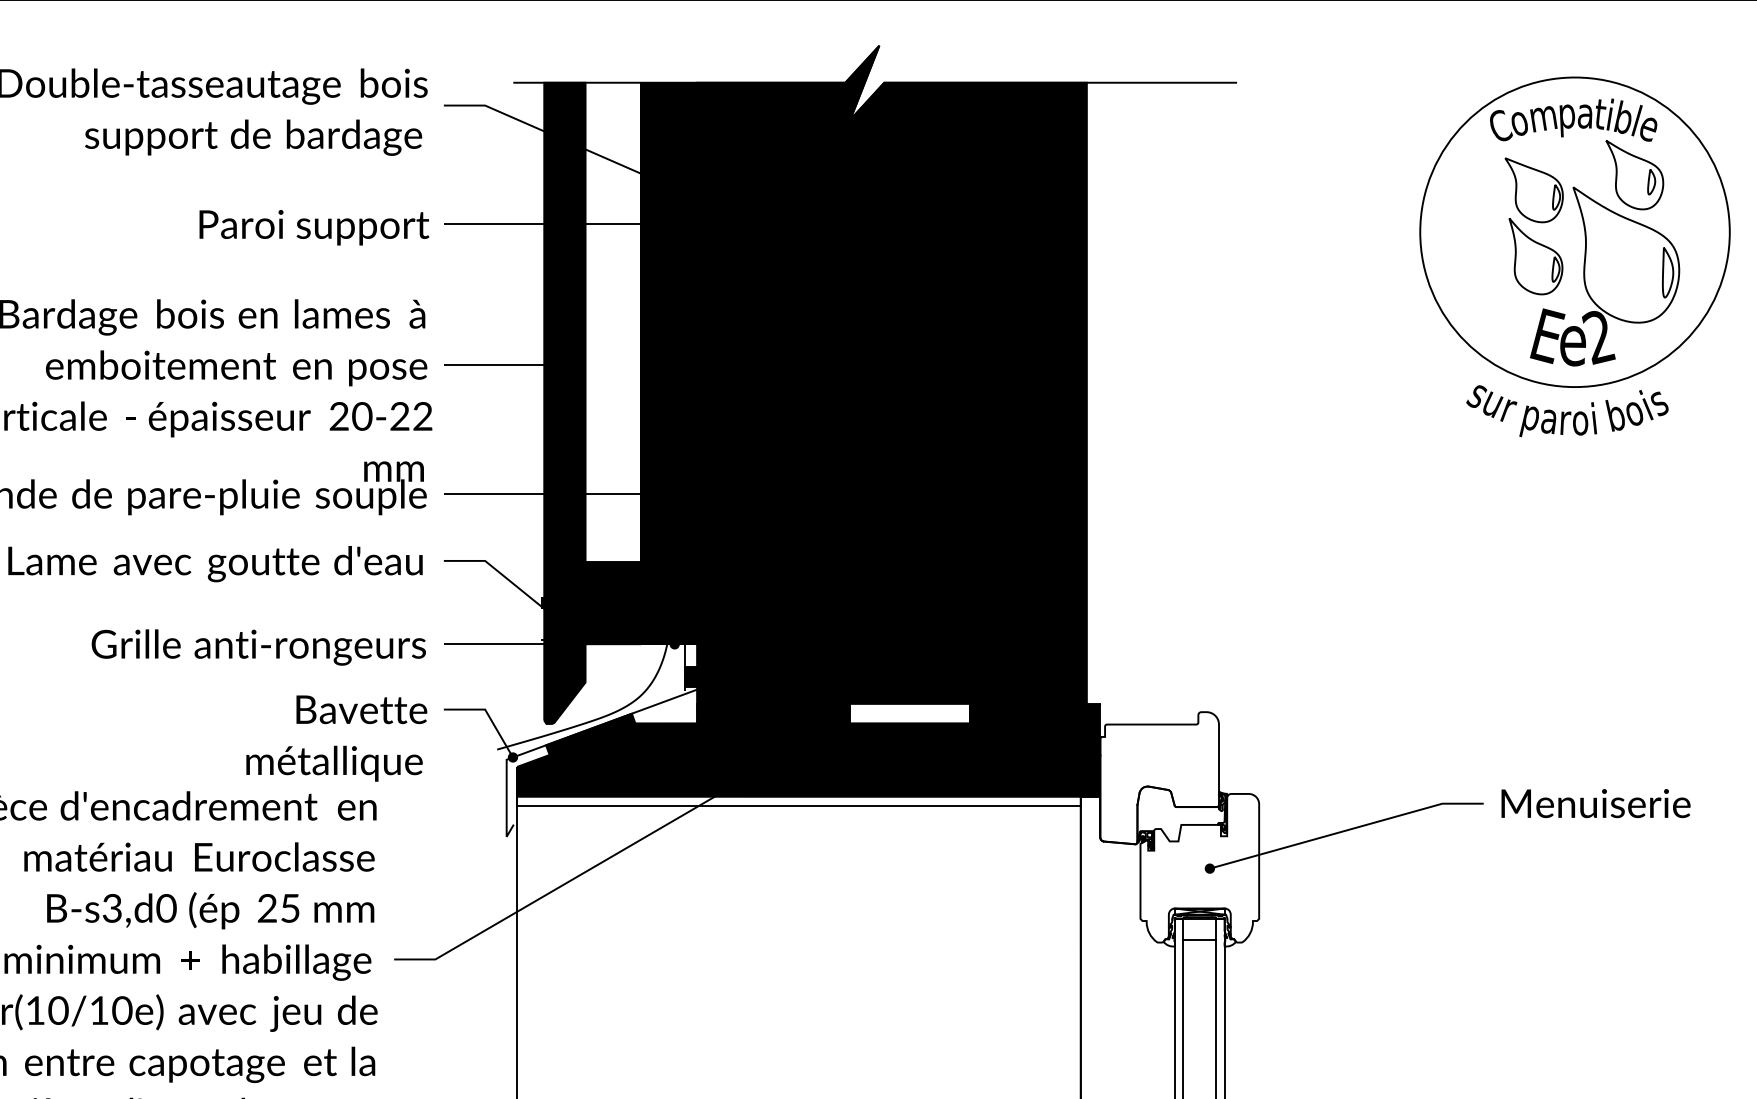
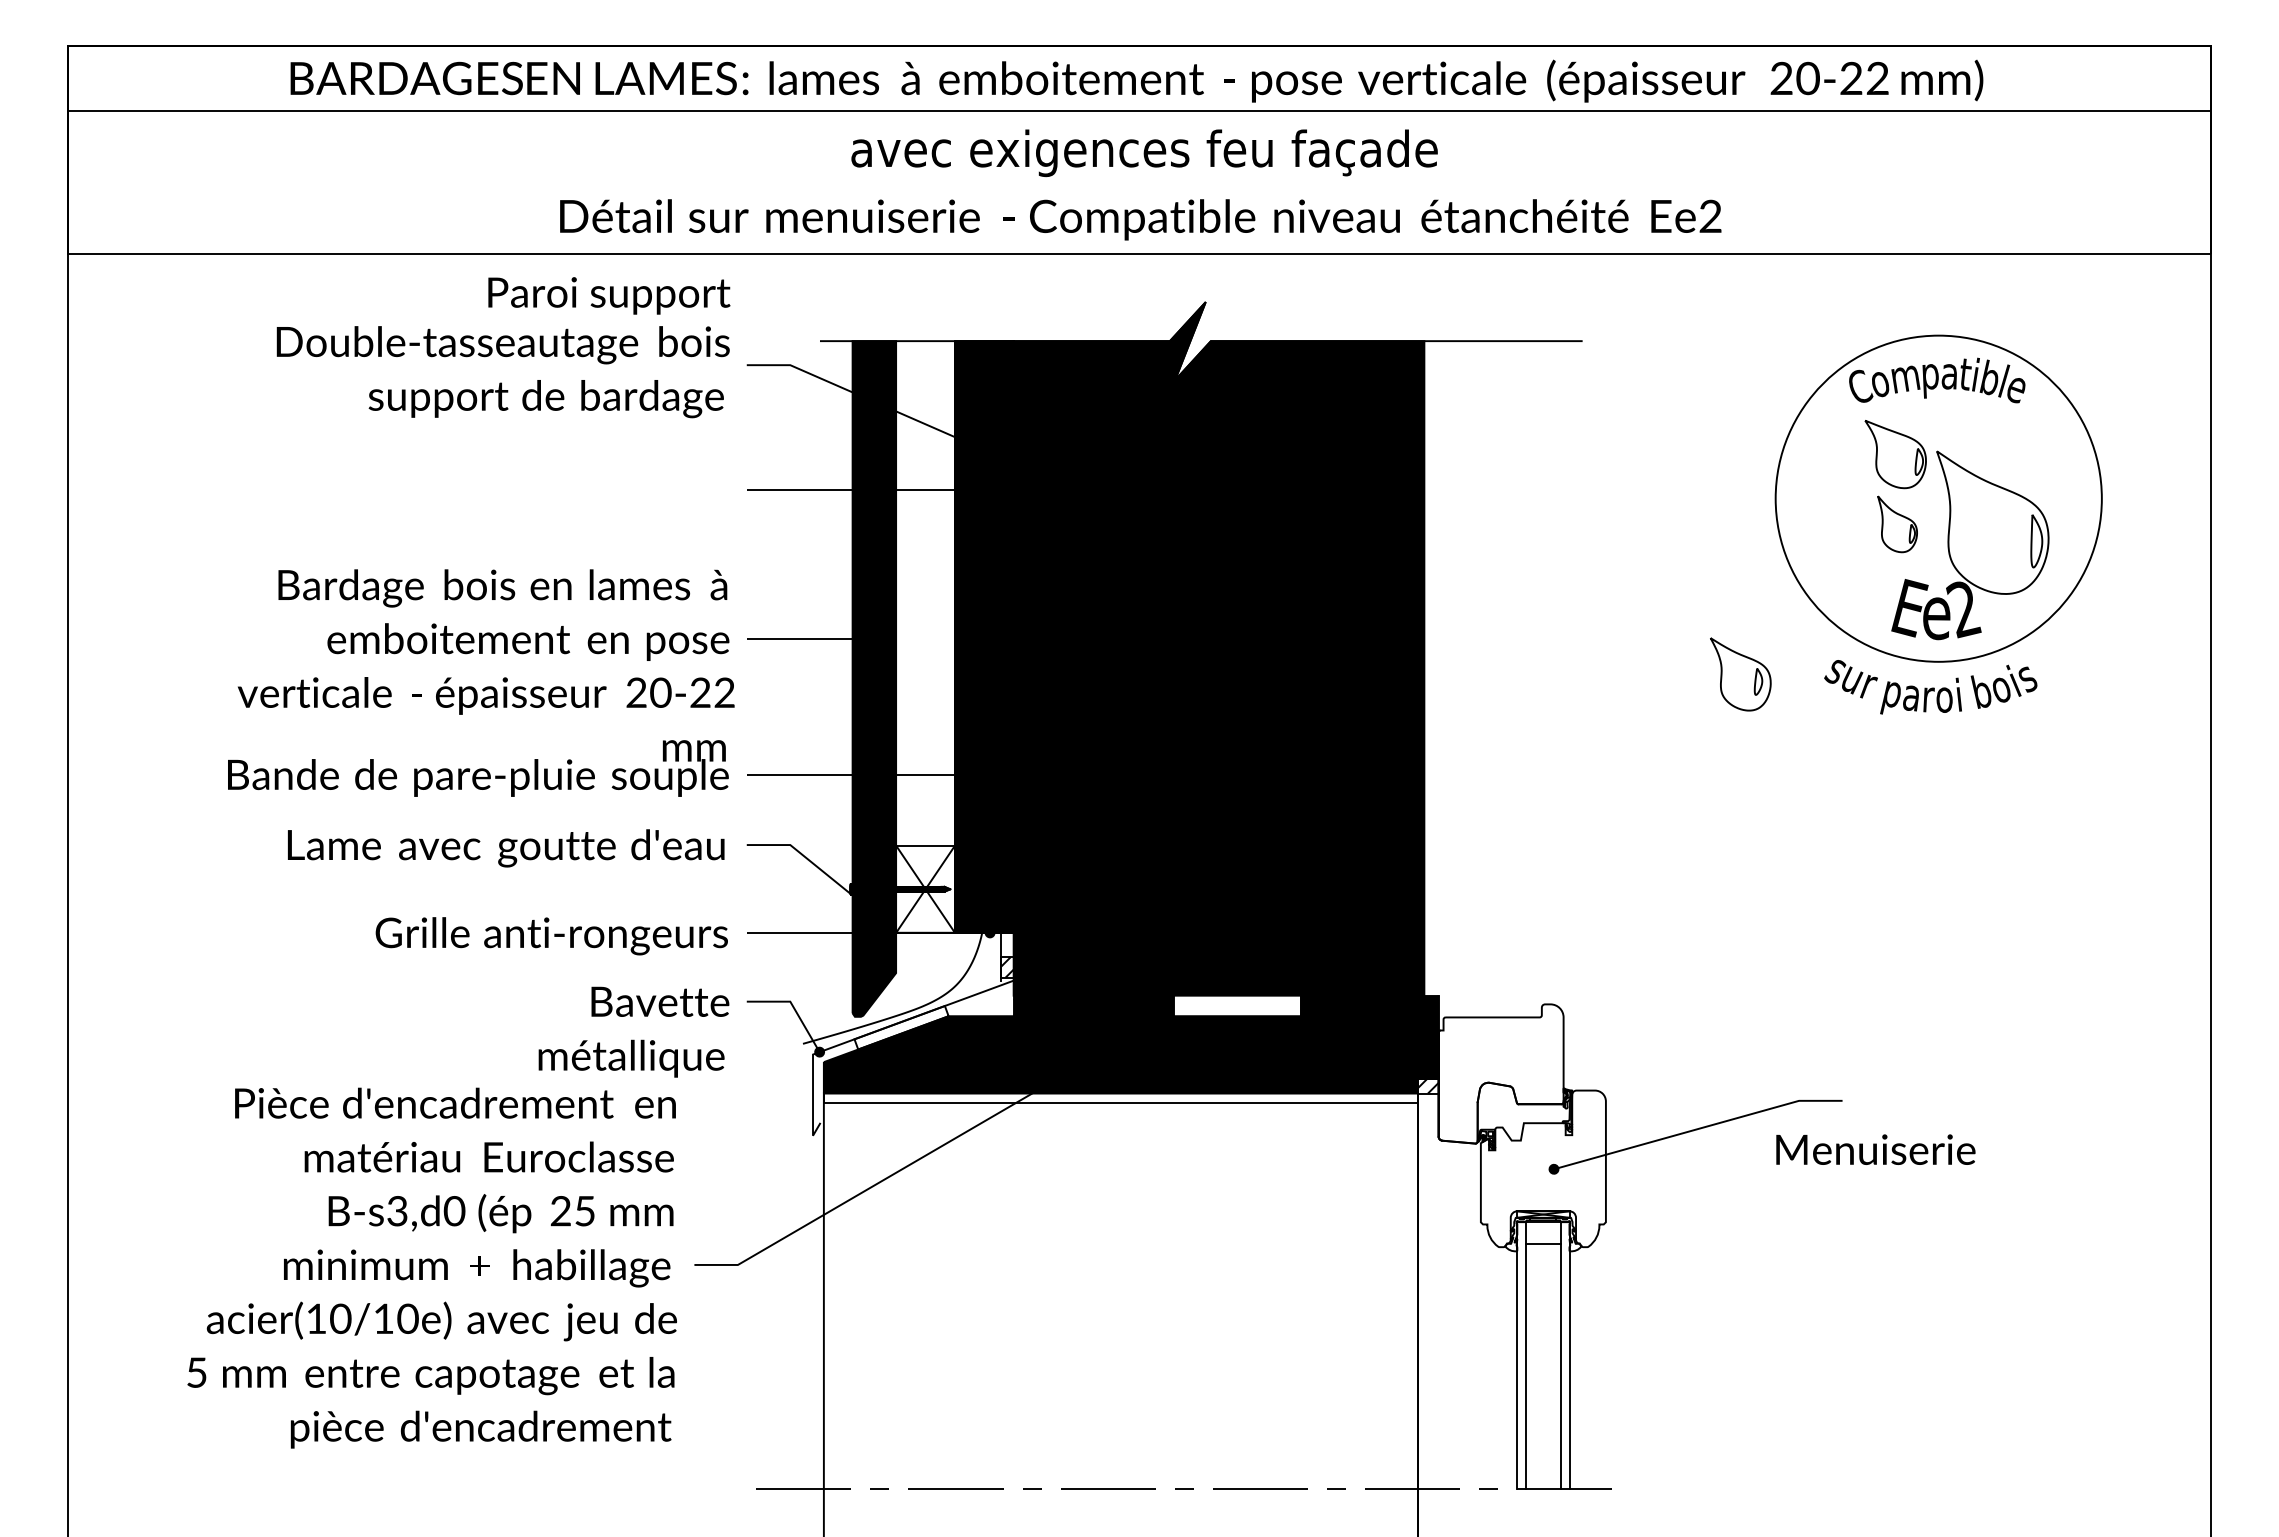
part: (1634, 175) -> (1740, 674), moved
text: (314, 227) -> (609, 295), moved
part: (1535, 256) -> (1897, 524), size x0.7
fill: (613, 602) -> (925, 888), removed
fill: (691, 677) -> (1007, 967), removed
fill: (590, 734) -> (901, 1027), removed
fill: (1090, 789) -> (1428, 1085), removed
text: (1595, 803) -> (1875, 1149), moved

